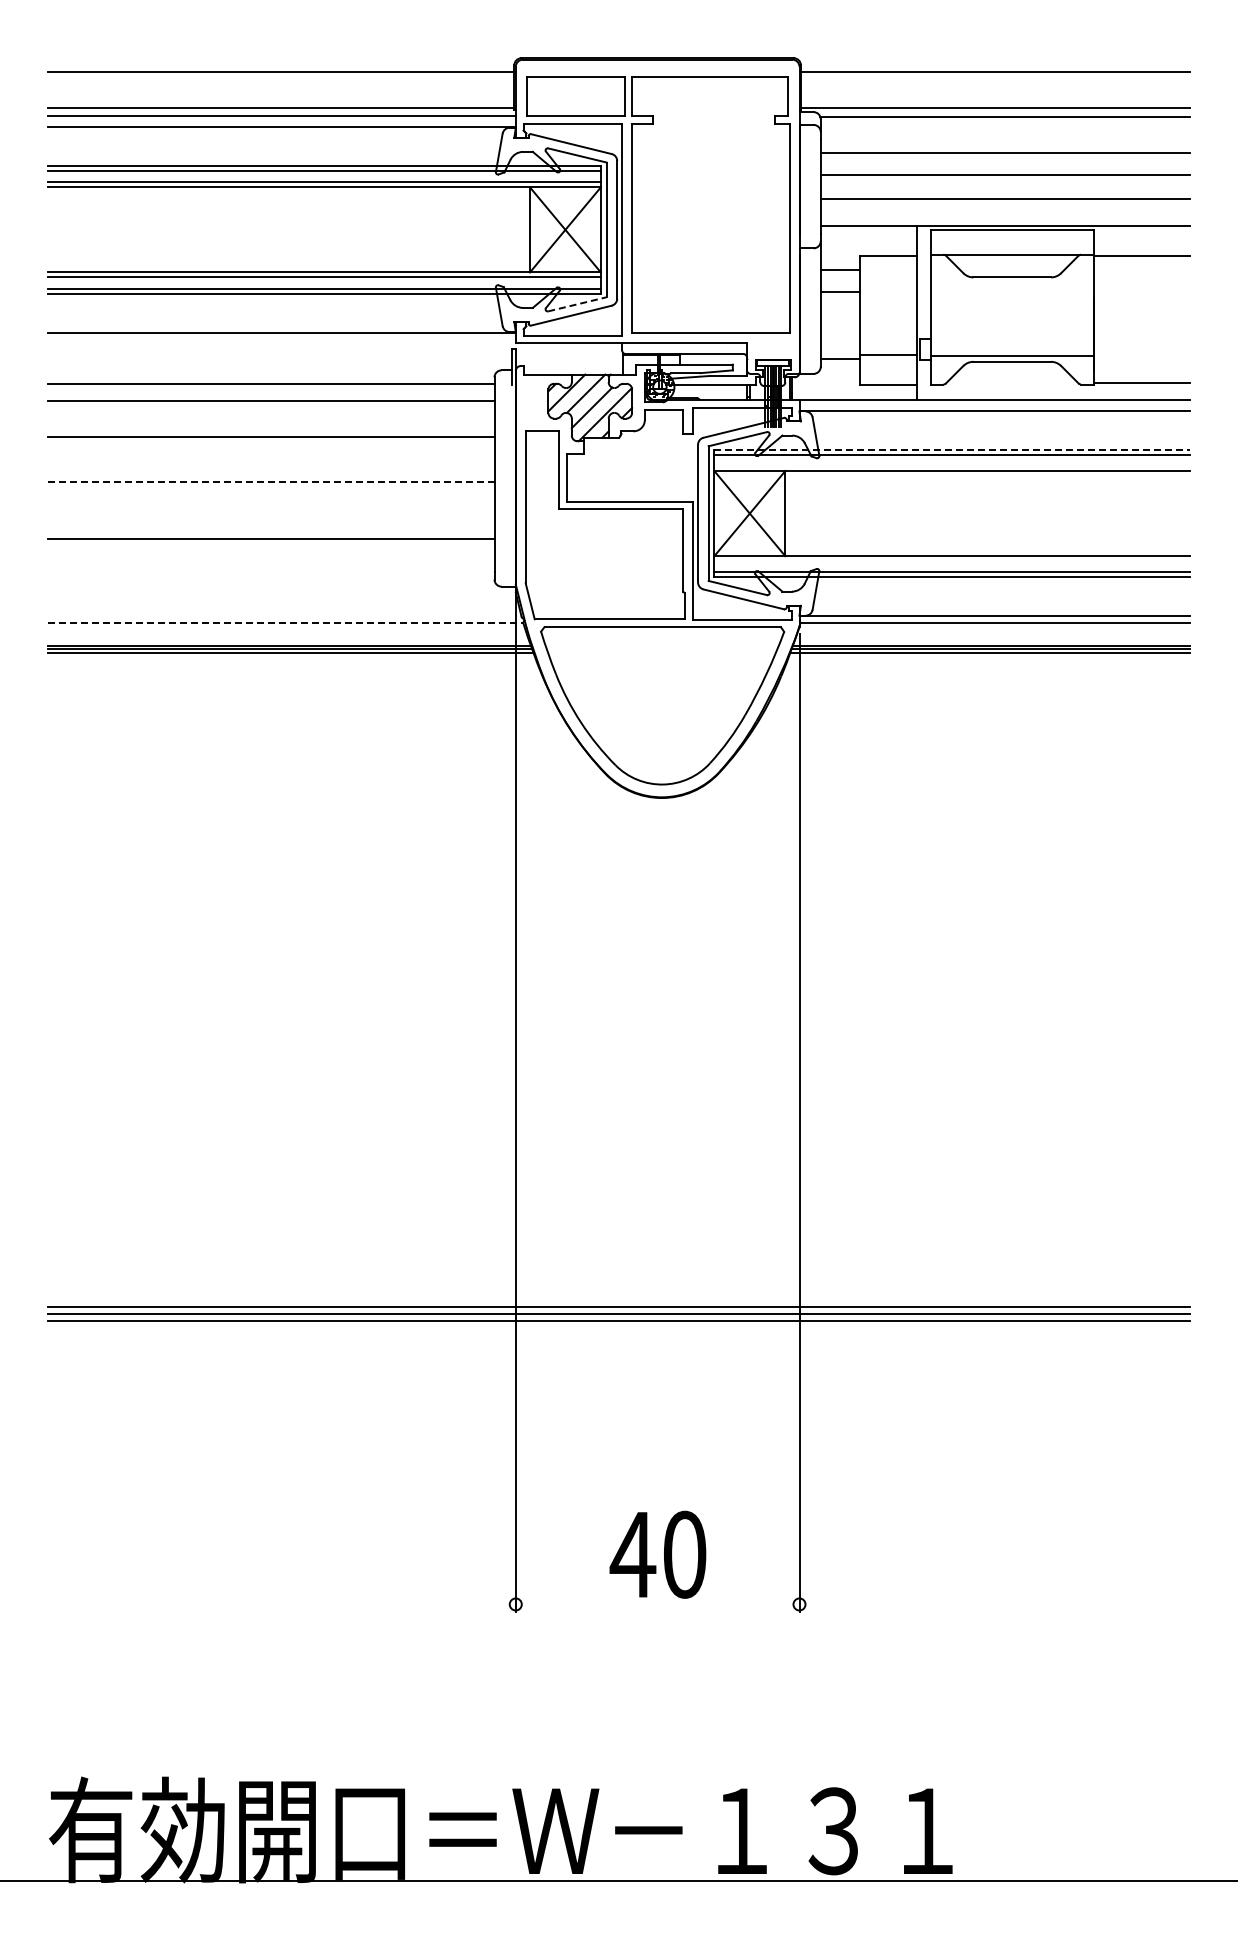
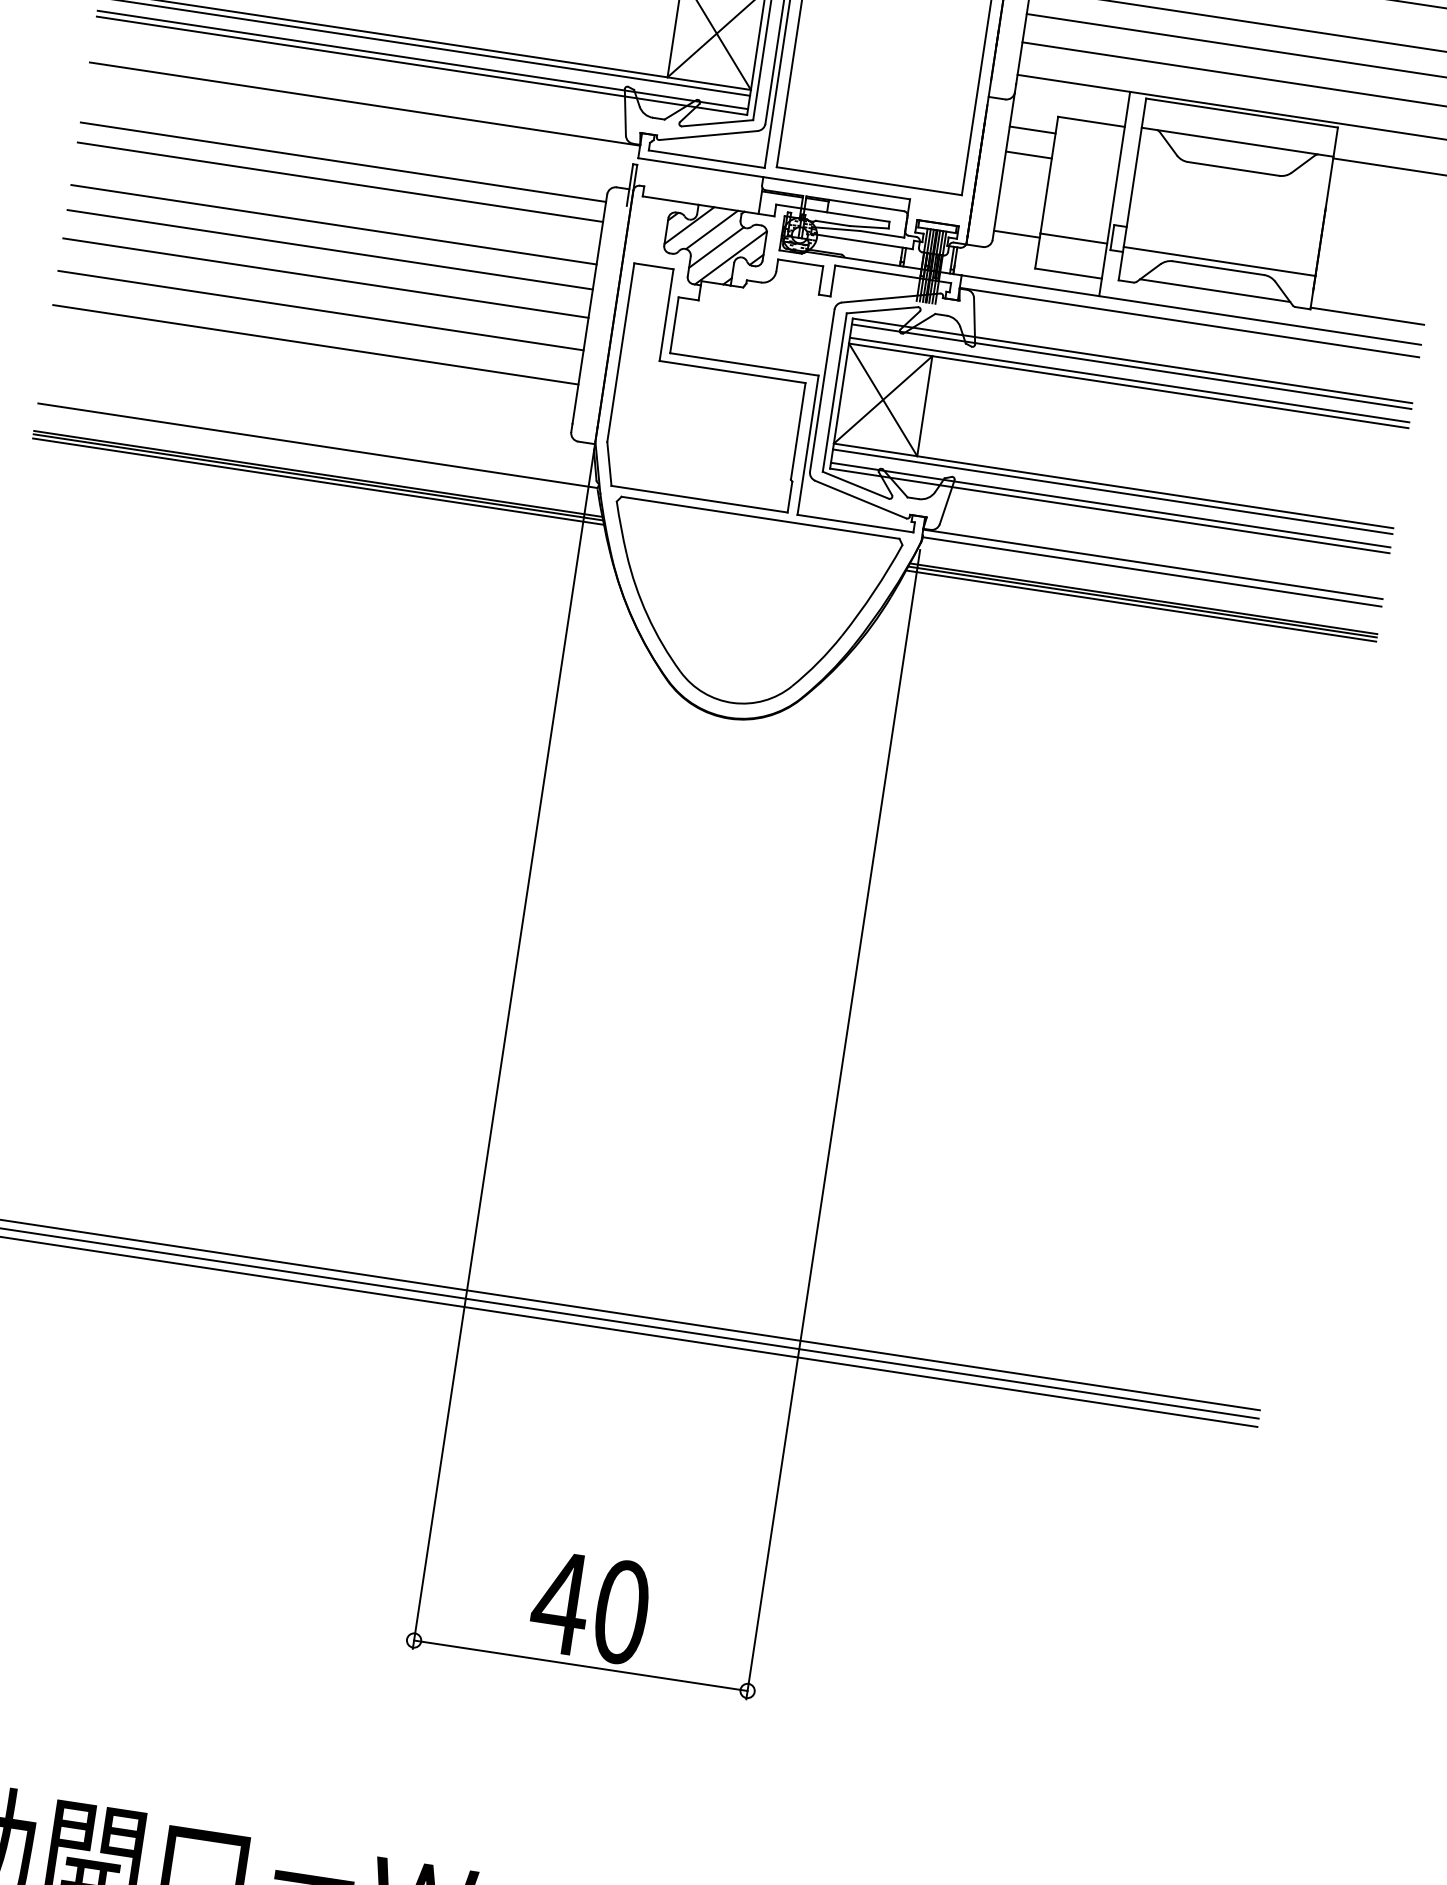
line: (577, 304) -> (717, 123), dashed -> solid
line: (1012, 380) -> (1215, 290), added
line: (952, 449) -> (1132, 360), dashed -> solid
line: (270, 458) -> (329, 249), added
line: (952, 466) -> (1129, 380), added
line: (270, 482) -> (325, 278), dashed -> solid
line: (270, 510) -> (320, 311), added
line: (952, 561) -> (1112, 492), added
line: (285, 622) -> (317, 445), dashed -> solid
line: (657, 1604) -> (580, 1665), added

